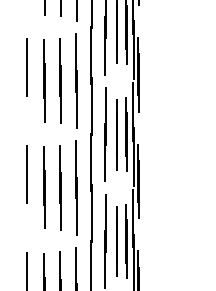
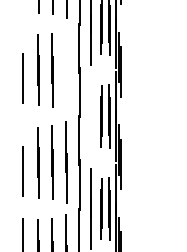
line: (25, 67) -> (22, 78), moved
line: (76, 81) -> (66, 70), removed
line: (104, 134) -> (90, 116), removed
line: (25, 174) -> (22, 171), moved

